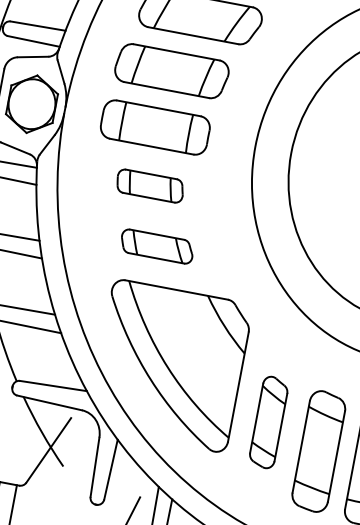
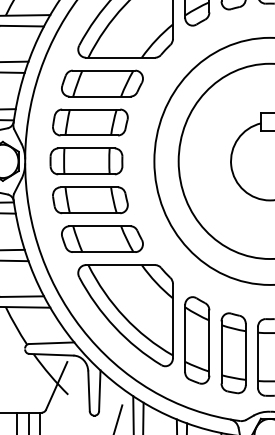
part: (150, 186) -> (90, 200), size x1.67
part: (157, 245) -> (102, 238), size x1.67
part: (269, 422) -> (197, 340), size x1.43

